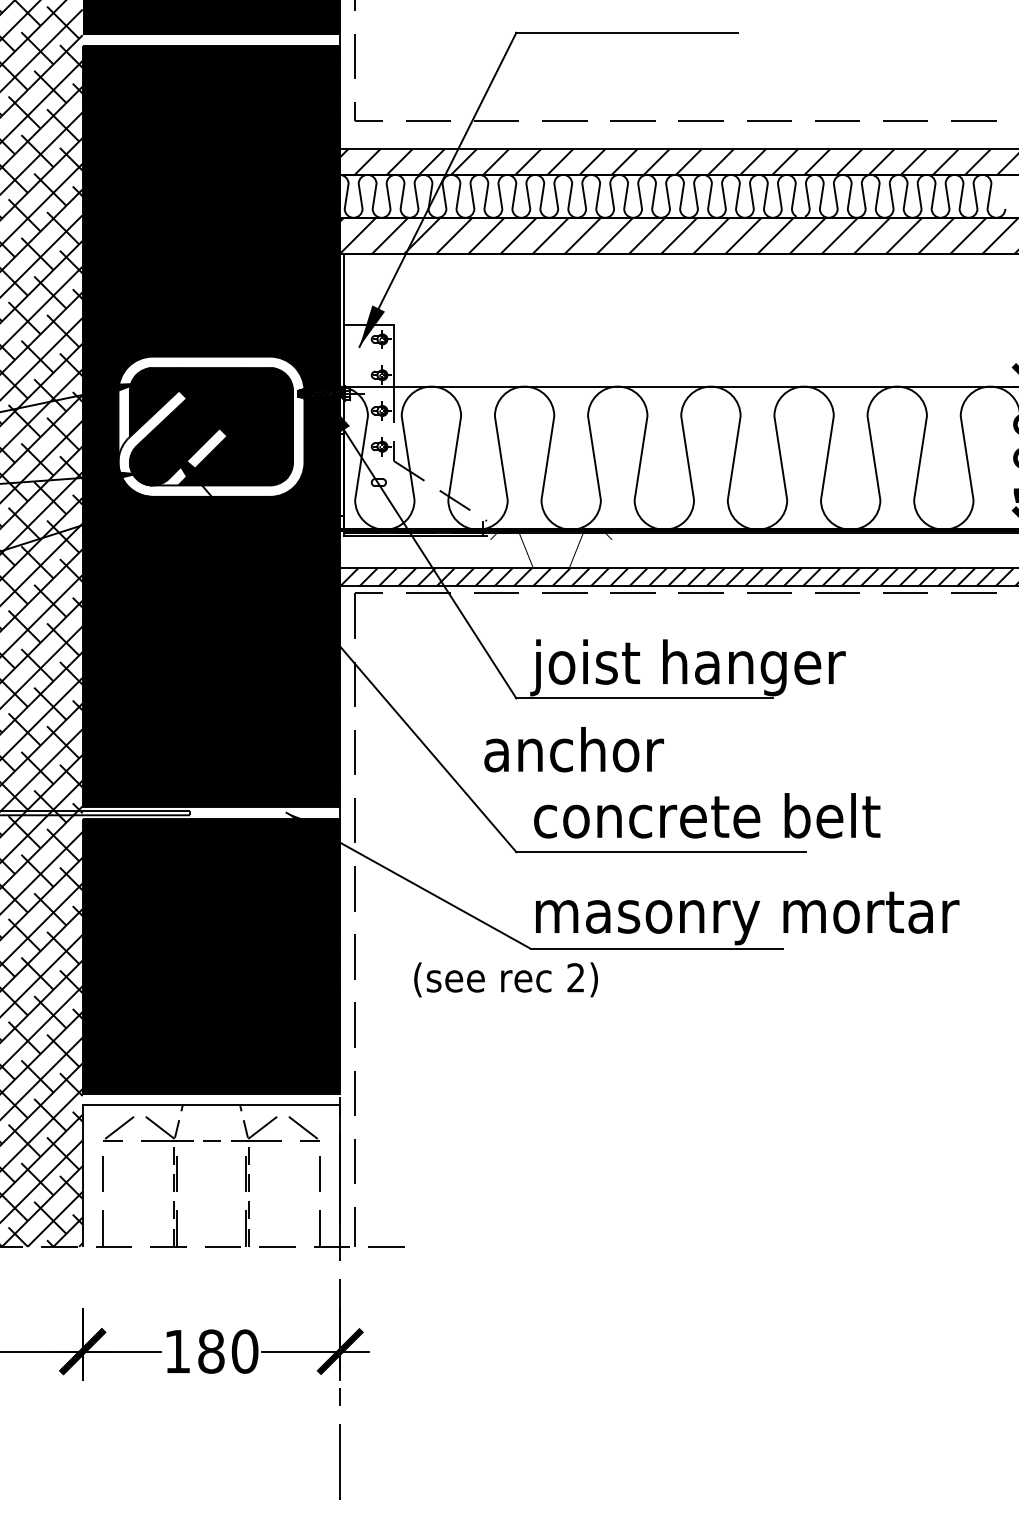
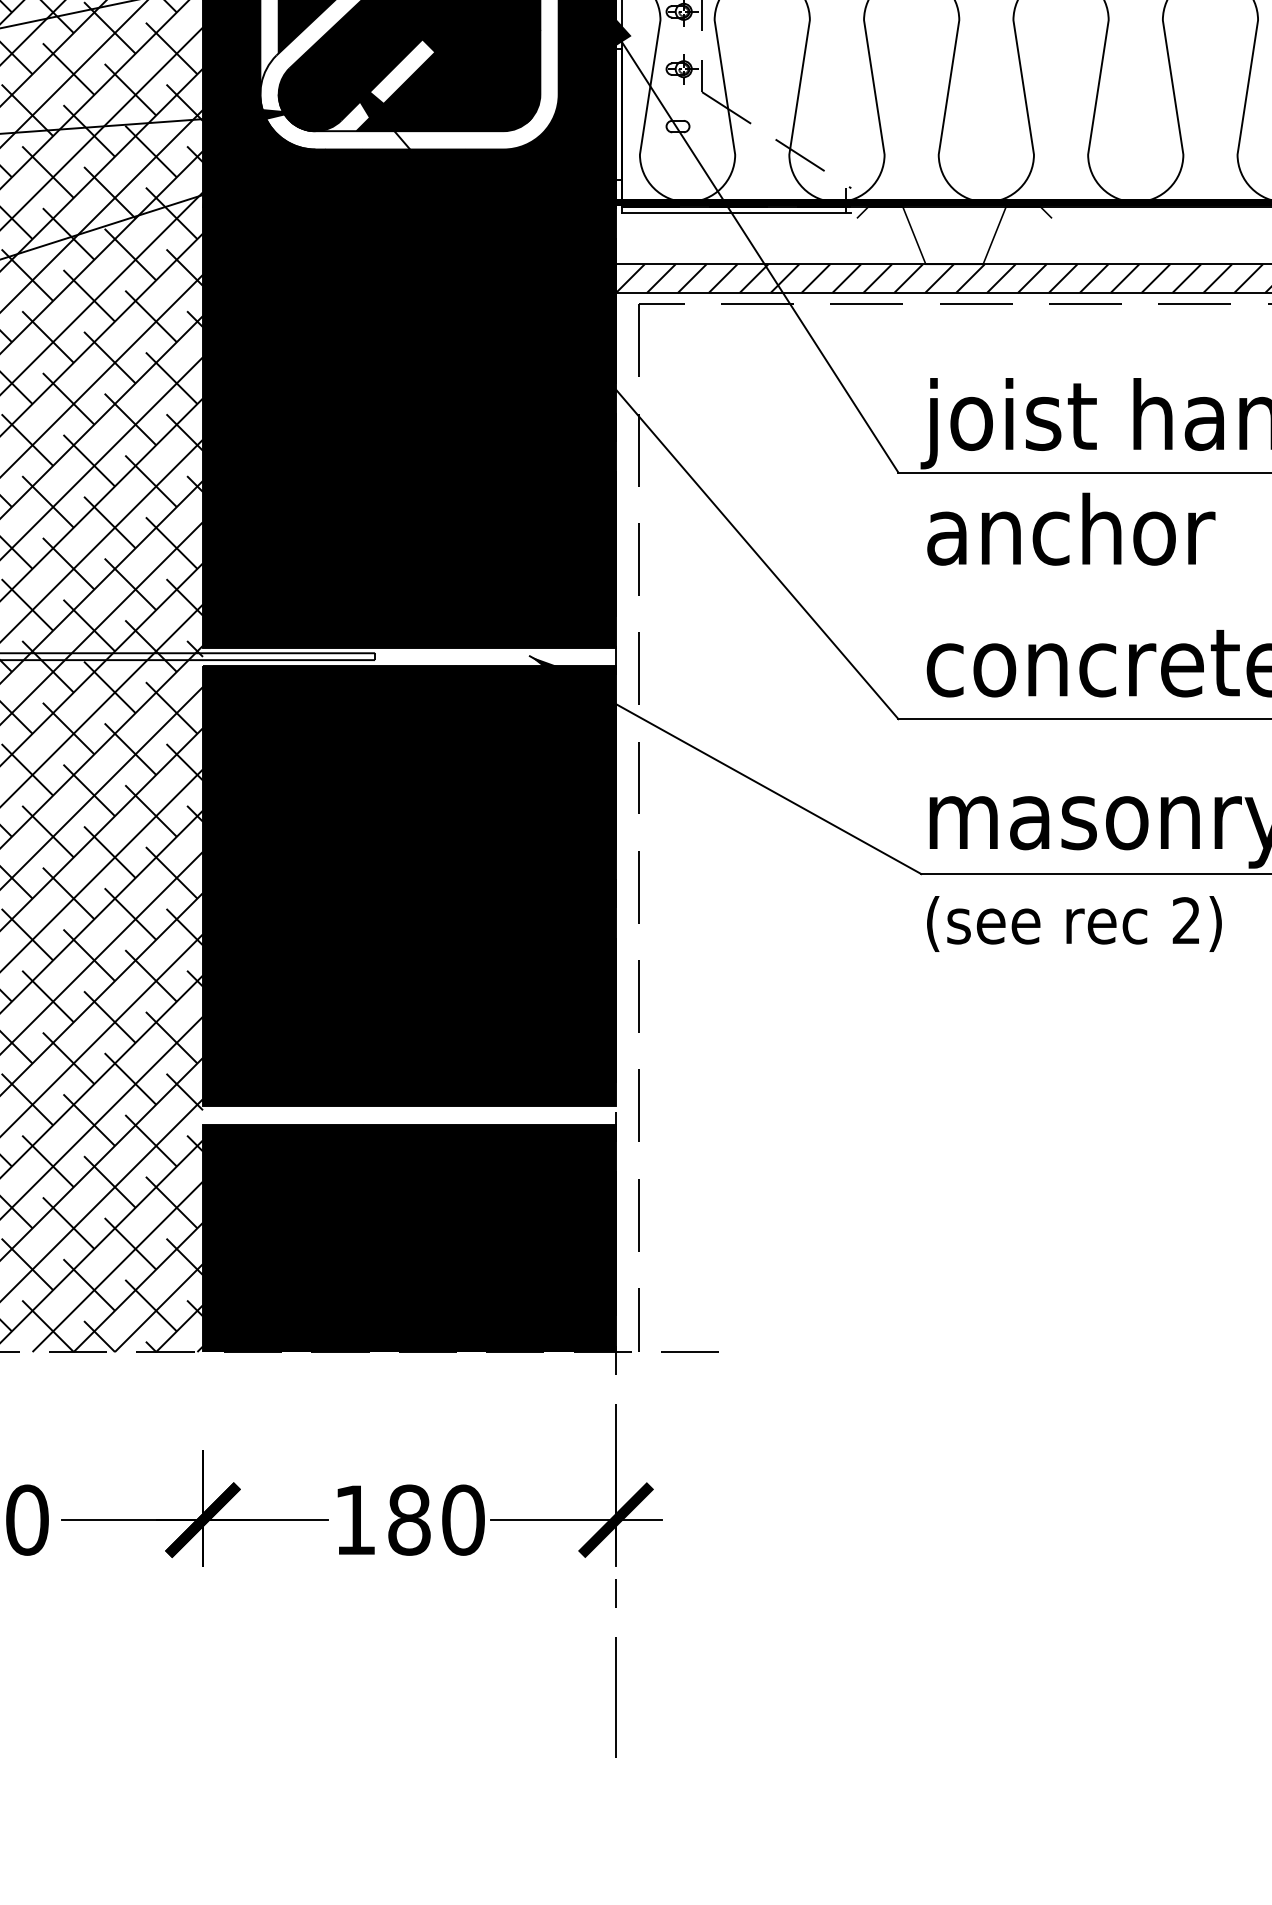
text: (573, 749) -> (1070, 528), moved
text: (505, 979) -> (1073, 923), moved
fill: (211, 1175) -> (409, 1237), added

